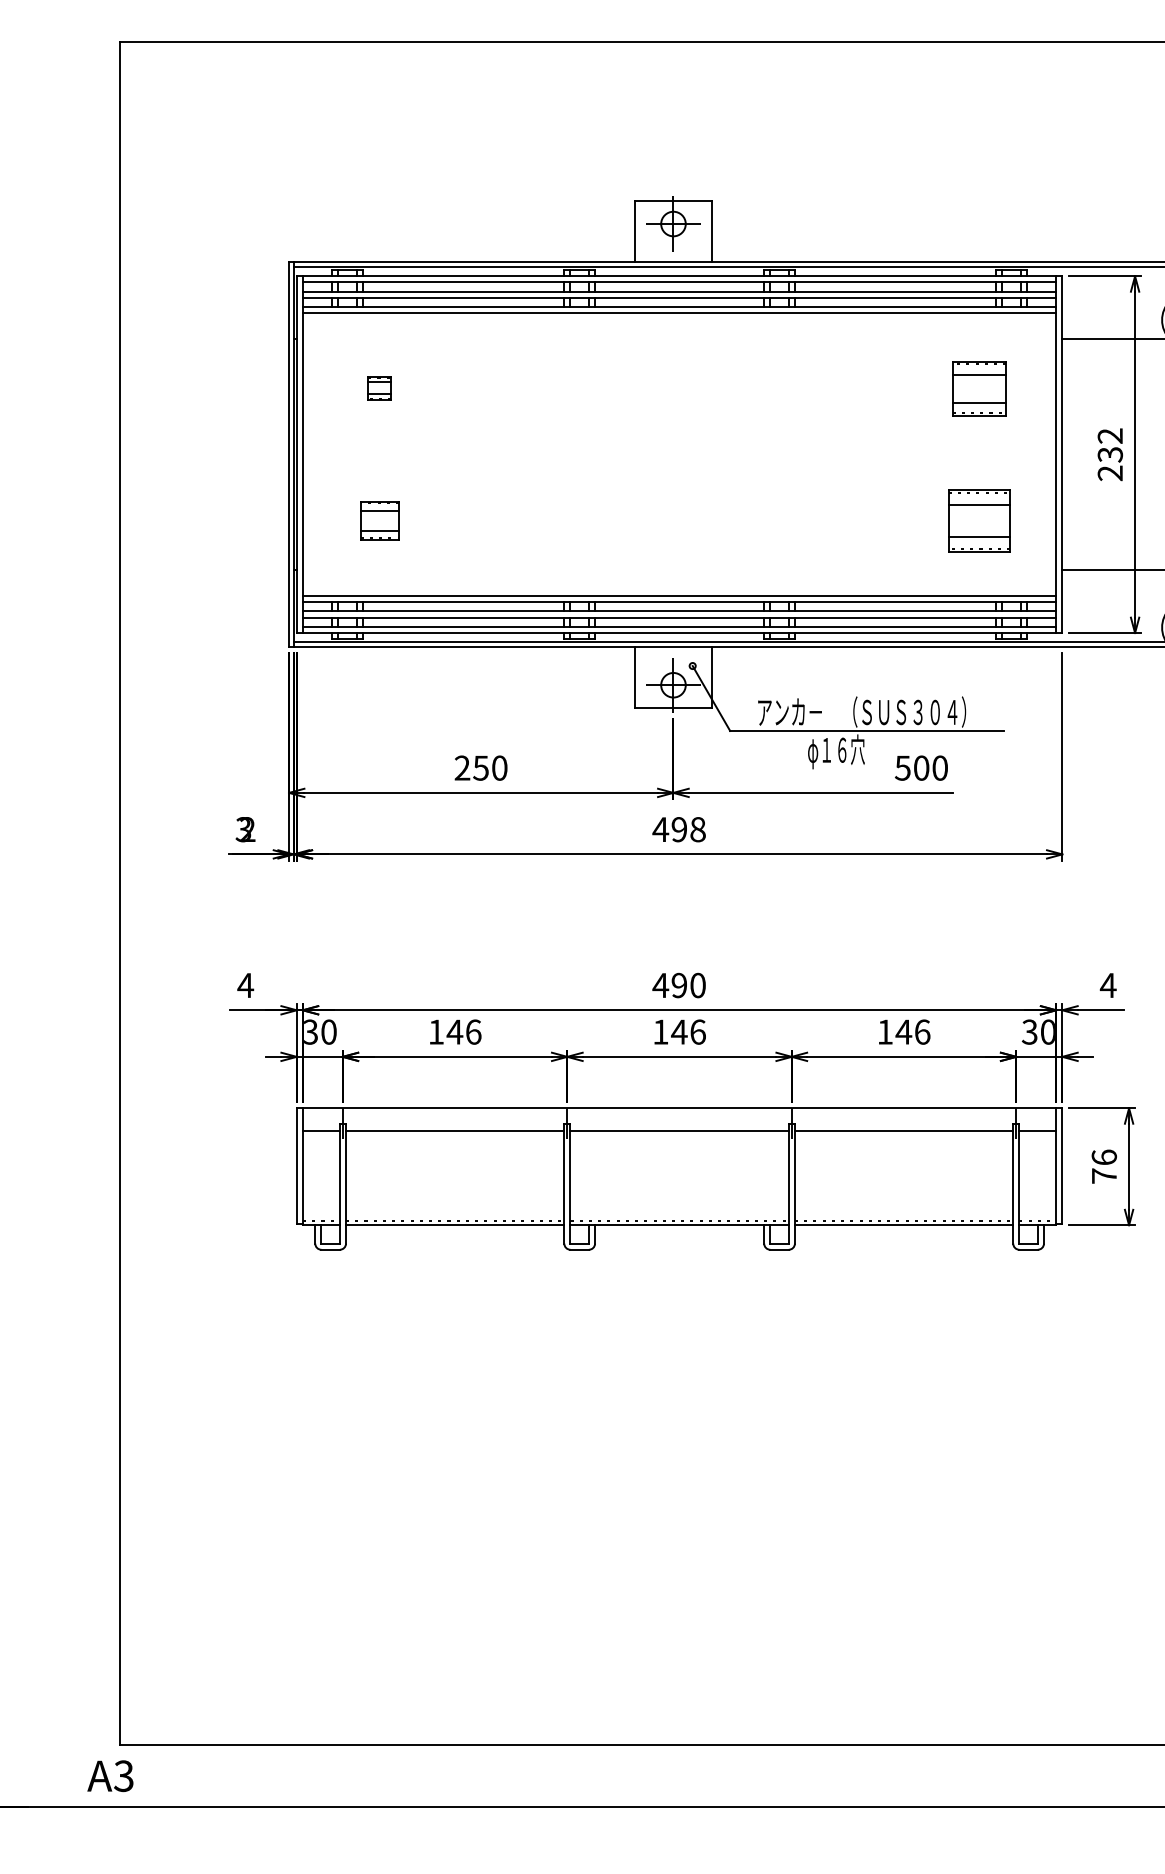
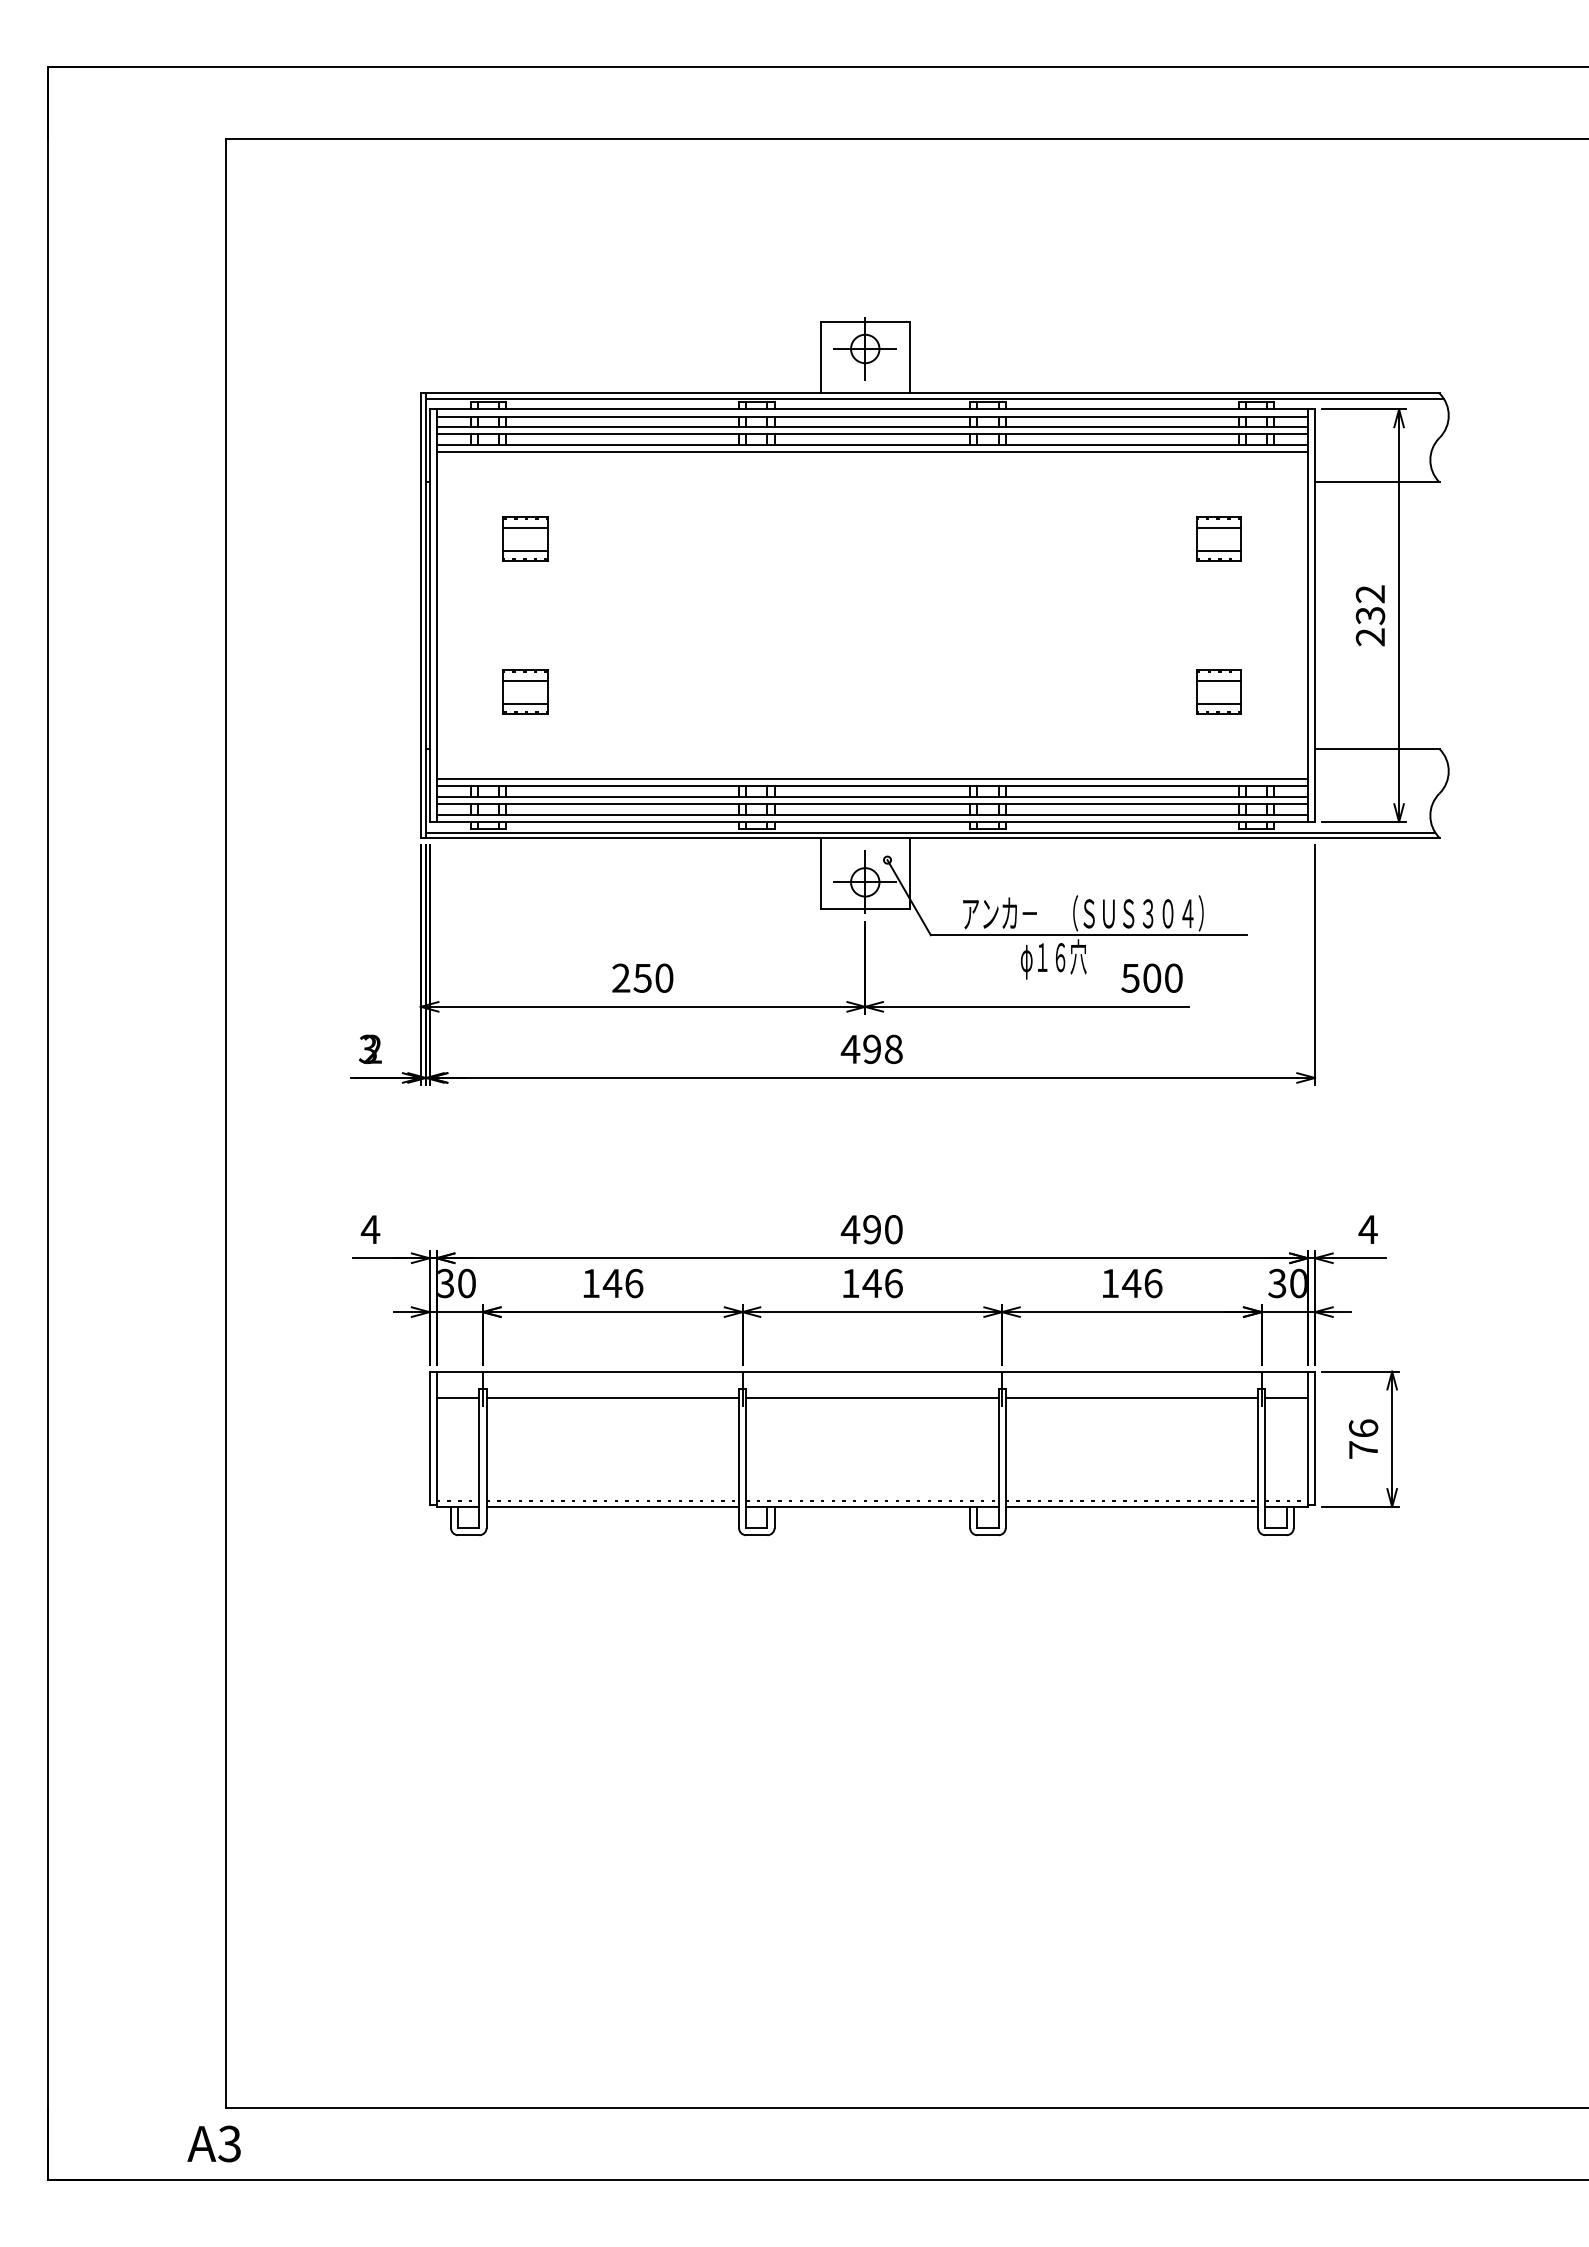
part: (379, 387) -> (525, 538), size x1.67
part: (978, 387) -> (1218, 538), size x0.71
part: (978, 520) -> (1218, 691), size x0.62

